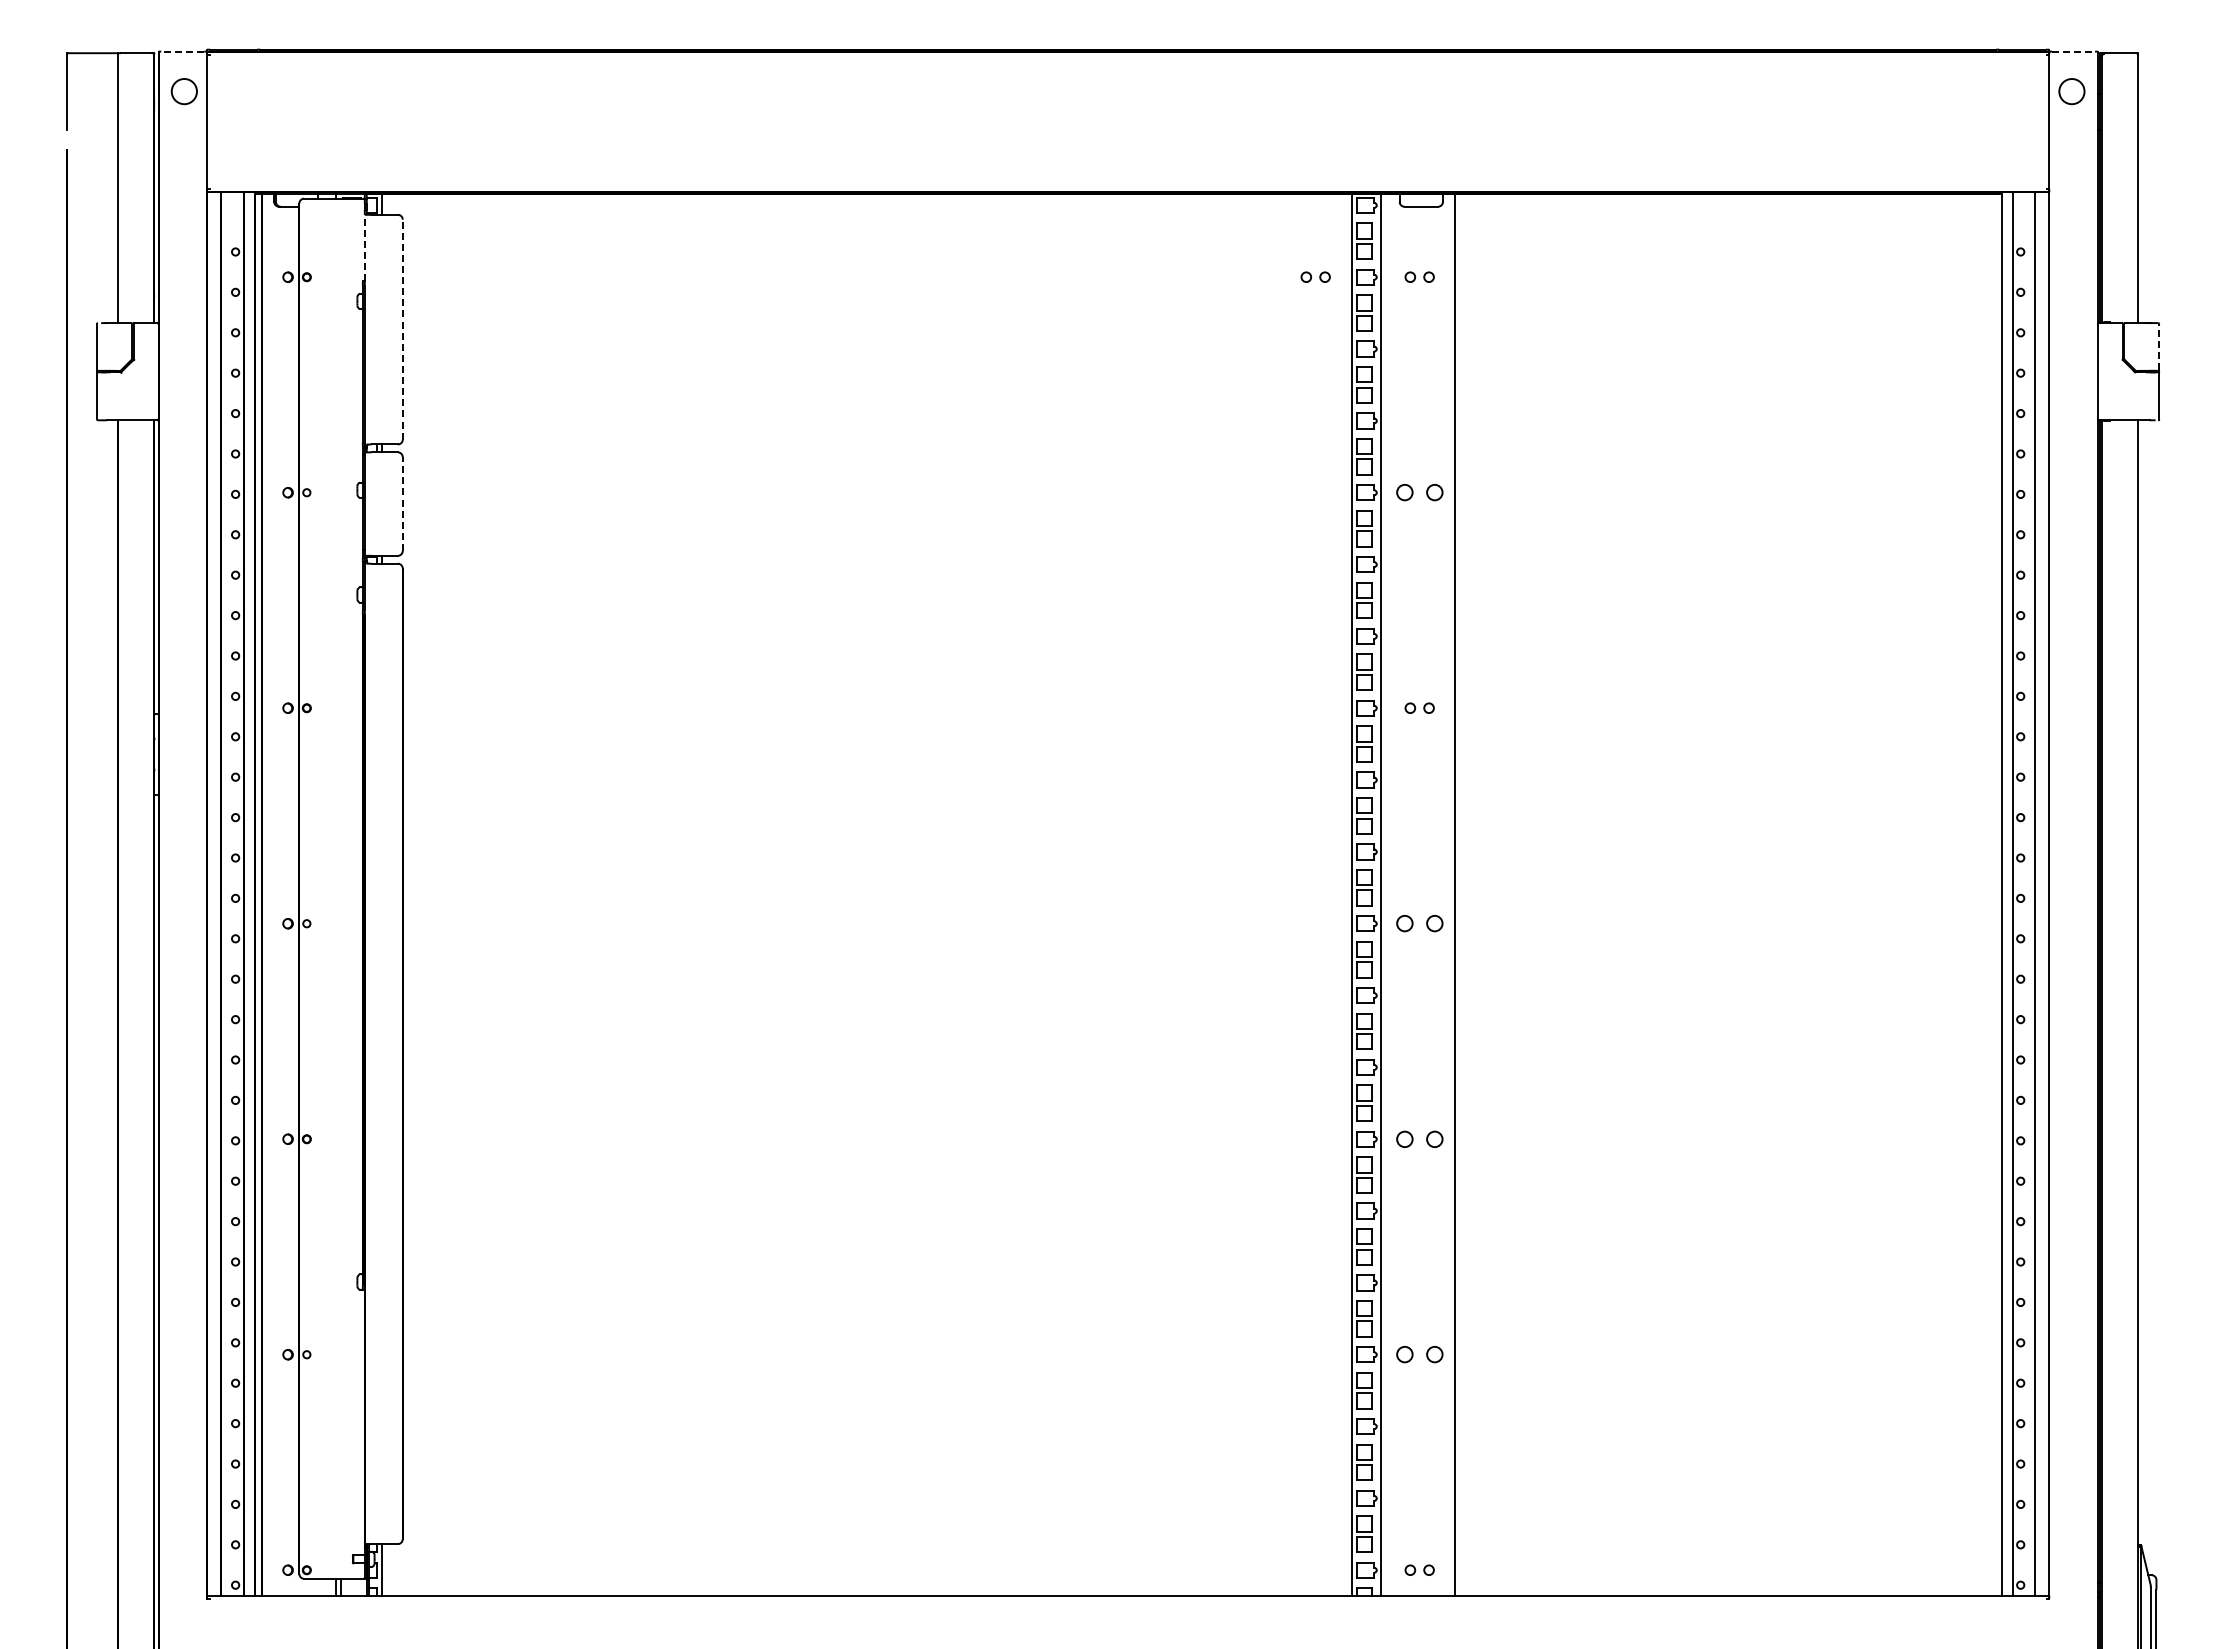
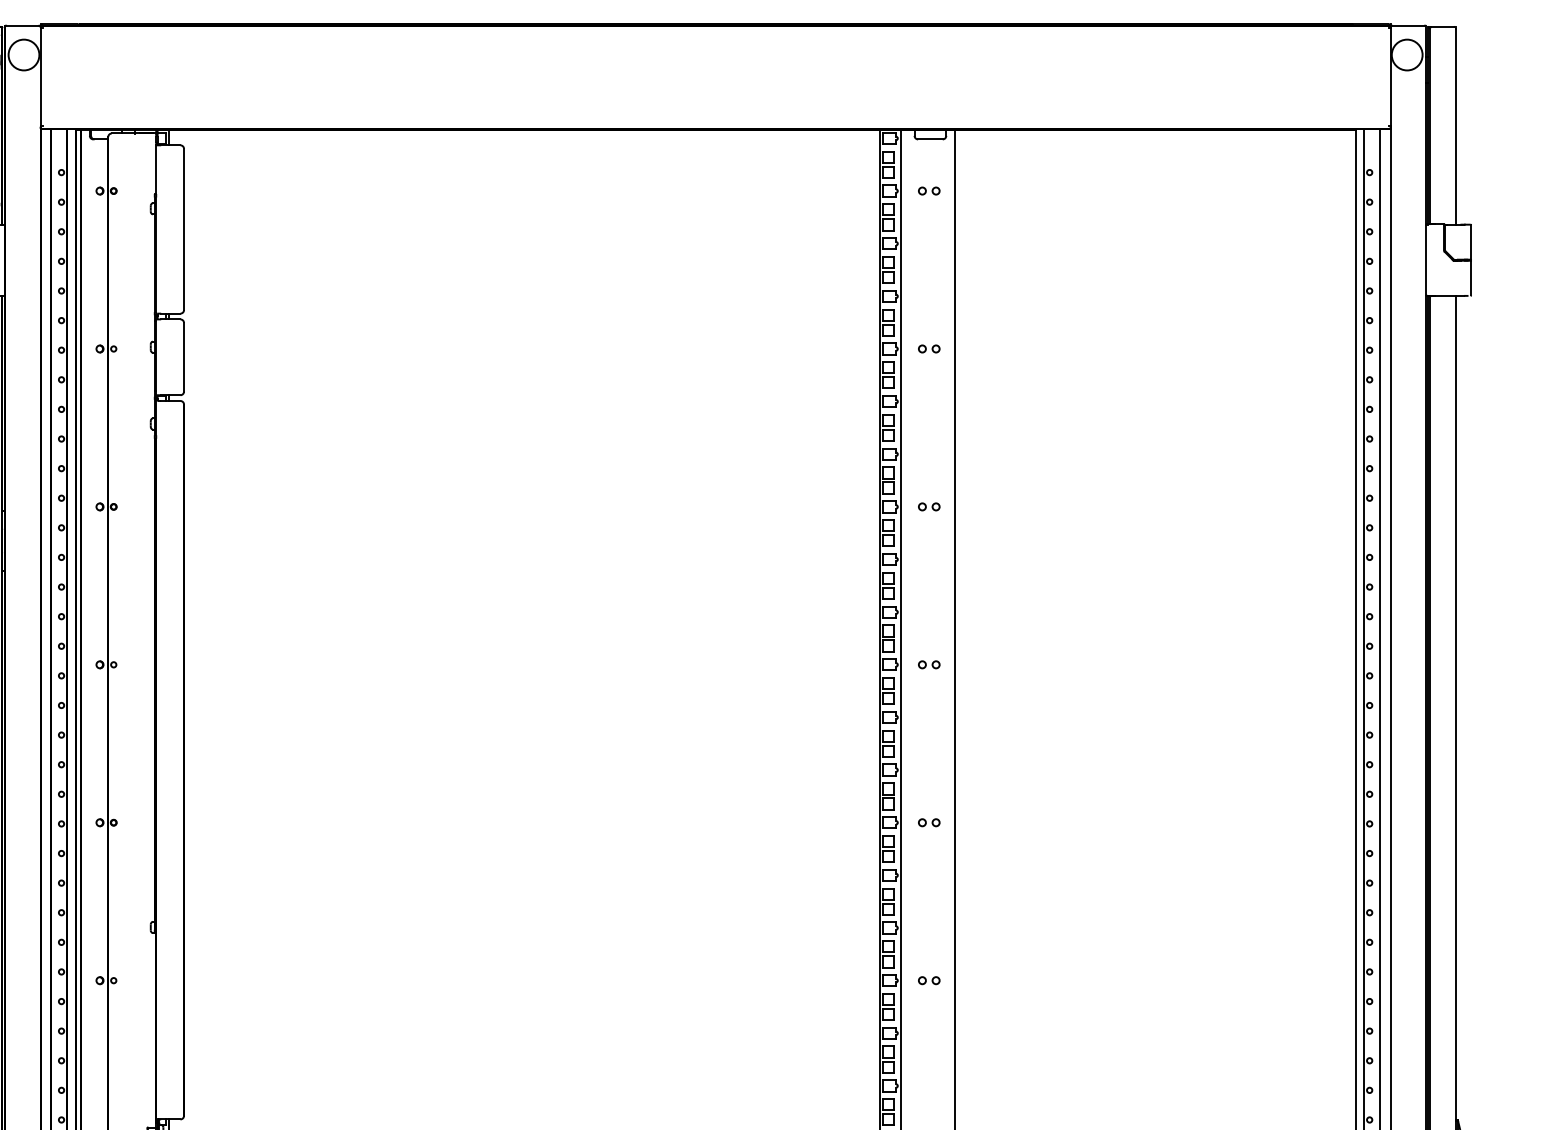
line: (182, 51) -> (22, 25), dashed -> solid
line: (2074, 51) -> (1409, 25), dashed -> solid
circle: (184, 91) -> (24, 54), size x1.67
circle: (2071, 91) -> (1406, 54), size x1.67
line: (364, 247) -> (155, 169), dashed -> solid
part: (1315, 276) -> (852, 190), removed
line: (402, 329) -> (183, 229), dashed -> solid
line: (2159, 346) -> (1471, 241), dashed -> solid
part: (1419, 492) -> (929, 348), size x0.62
line: (402, 504) -> (183, 357), dashed -> solid
part: (1419, 923) -> (929, 664), size x0.62
part: (1419, 1138) -> (929, 822), size x0.62
part: (1419, 1354) -> (929, 980), size x0.62

